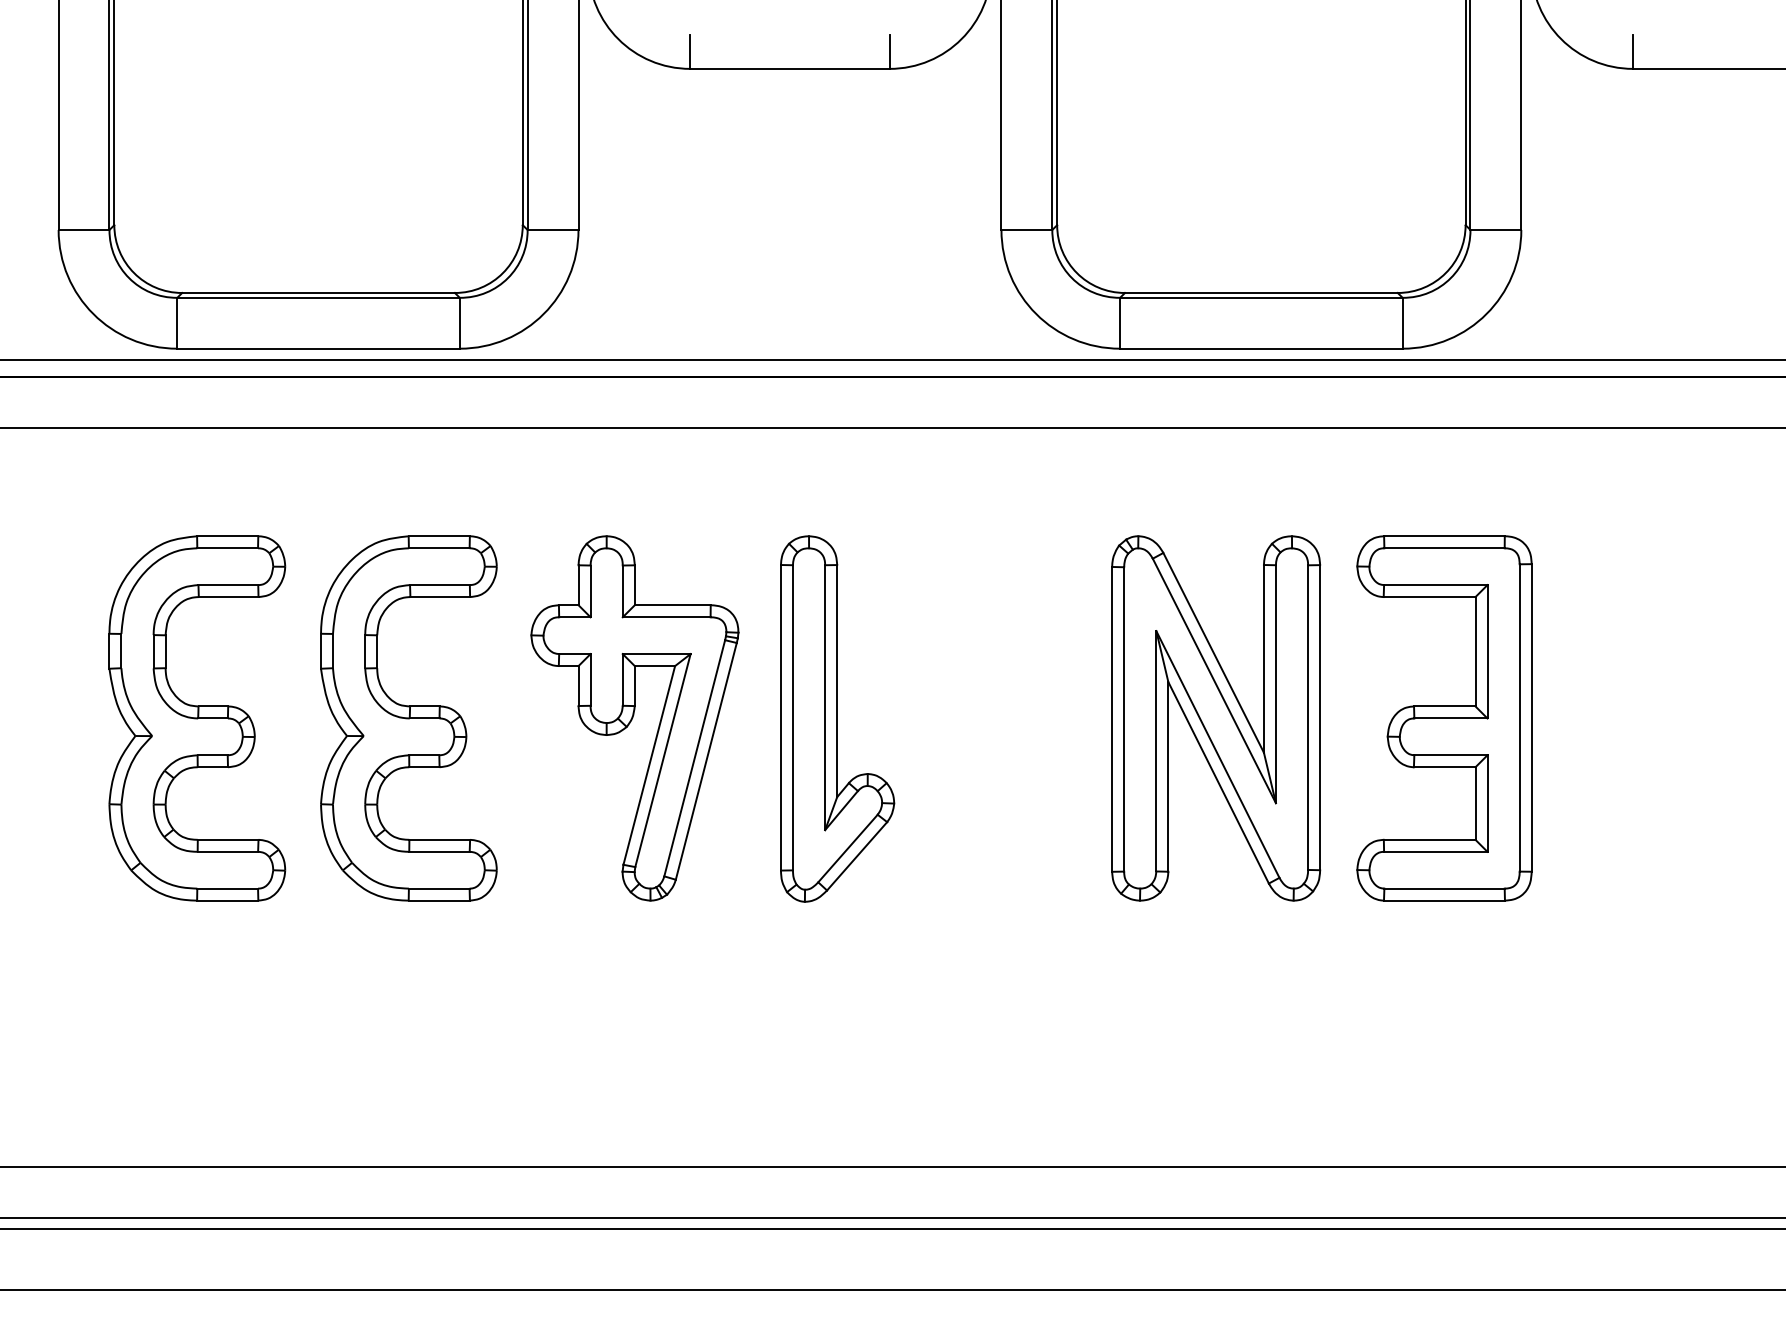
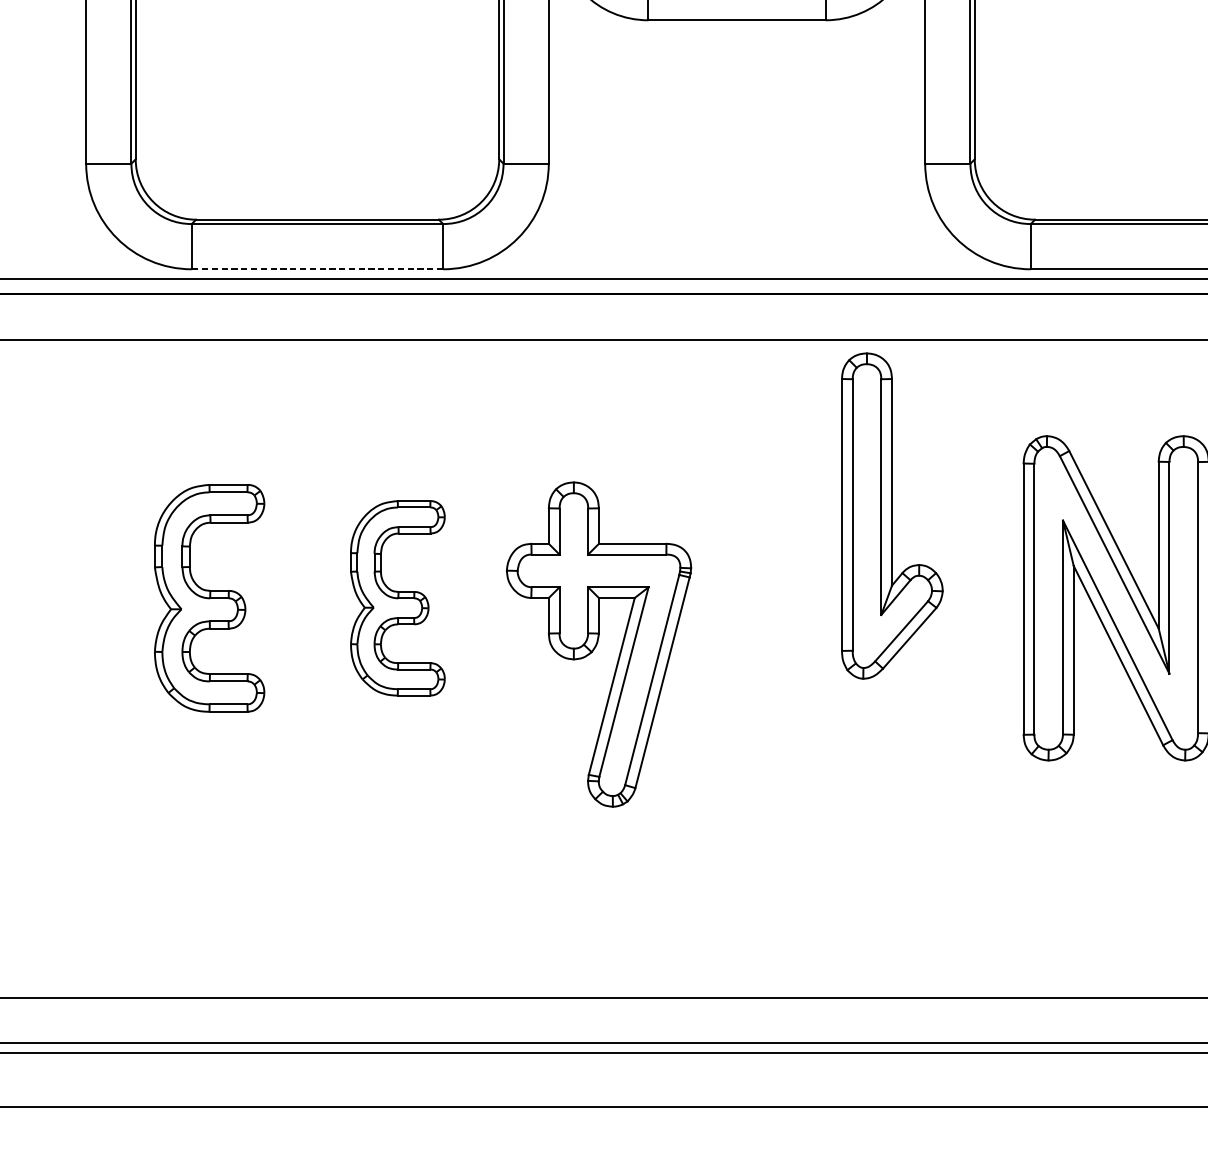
line: (318, 348) -> (317, 269), solid -> dashed
part: (197, 718) -> (209, 598), size x0.7
part: (408, 718) -> (397, 598), size x0.6
part: (634, 718) -> (598, 644), moved
part: (837, 718) -> (892, 515), moved

